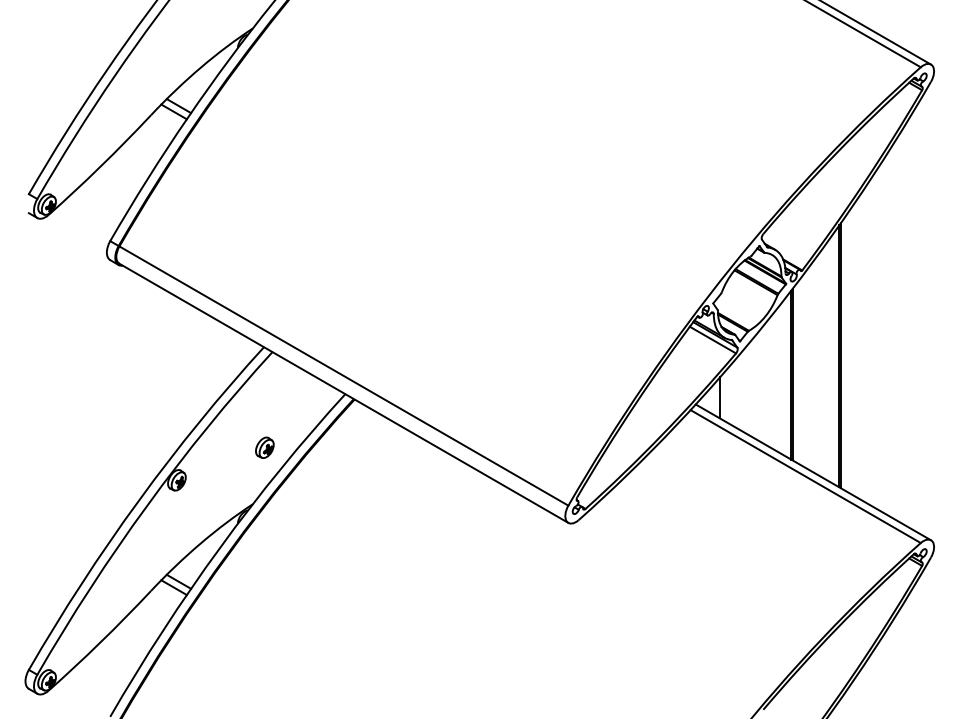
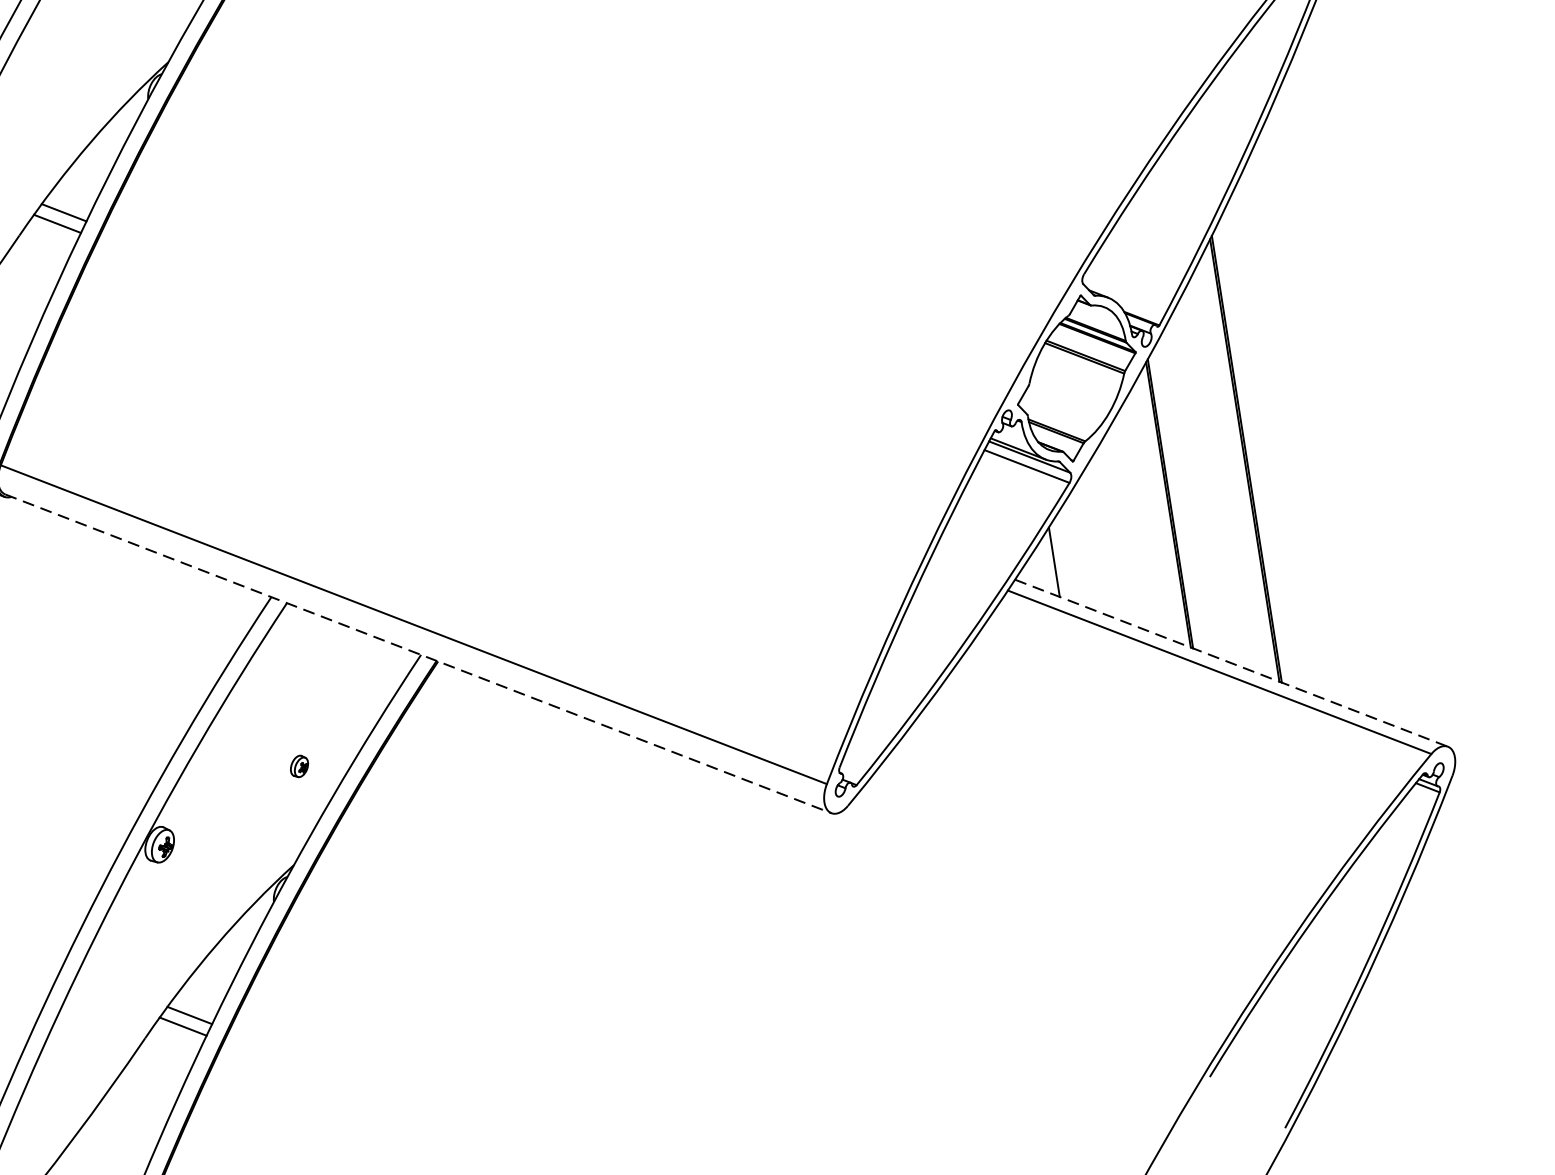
line: (344, 393) -> (419, 653), solid -> dashed
part: (264, 447) -> (298, 766), size x0.6
line: (813, 472) -> (1231, 663), solid -> dashed

